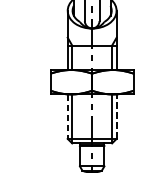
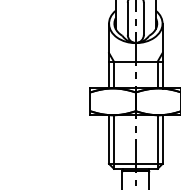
line: (116, 116) -> (162, 139), dashed -> solid
line: (68, 117) -> (109, 140), dashed -> solid

